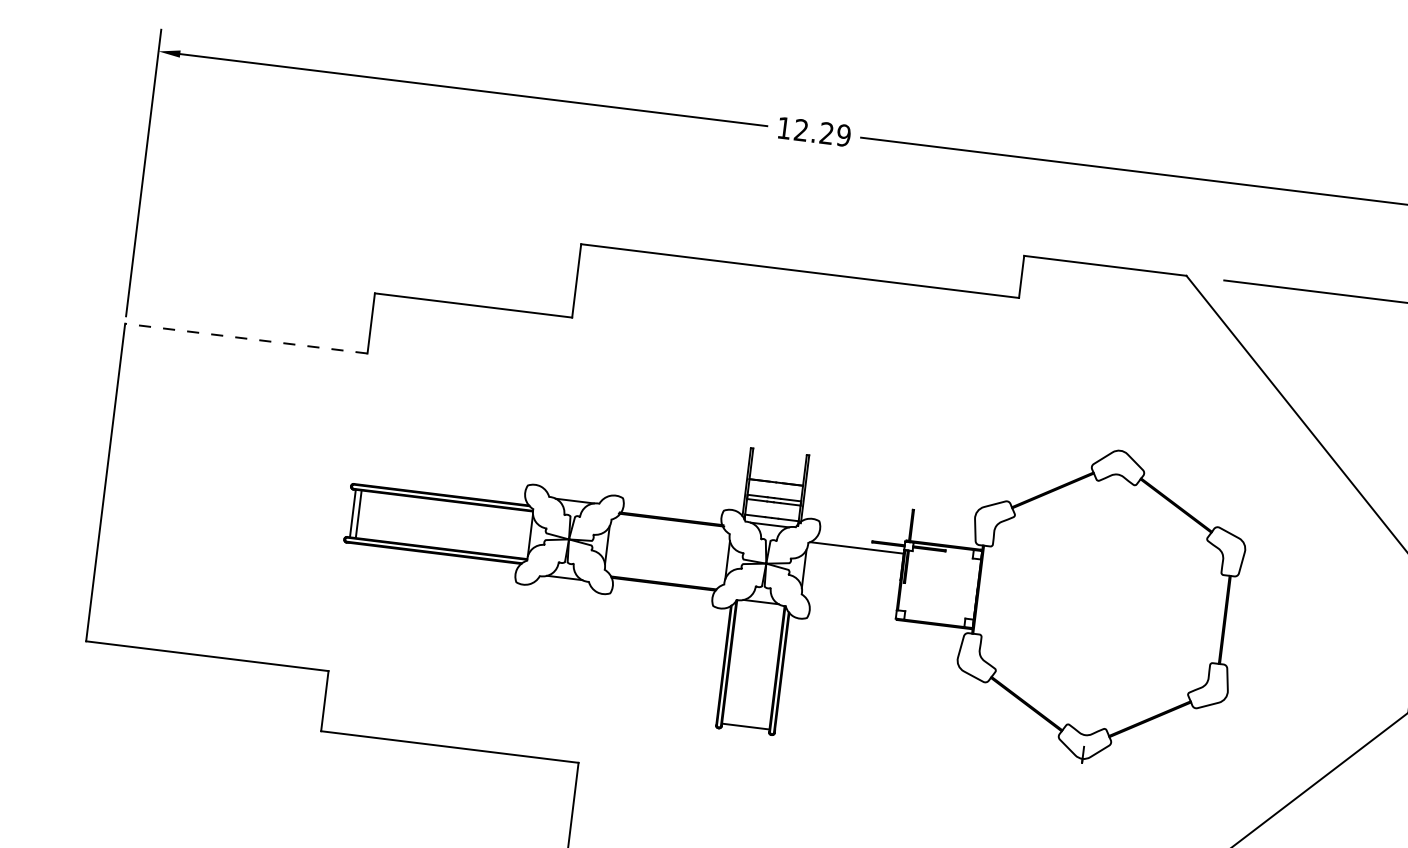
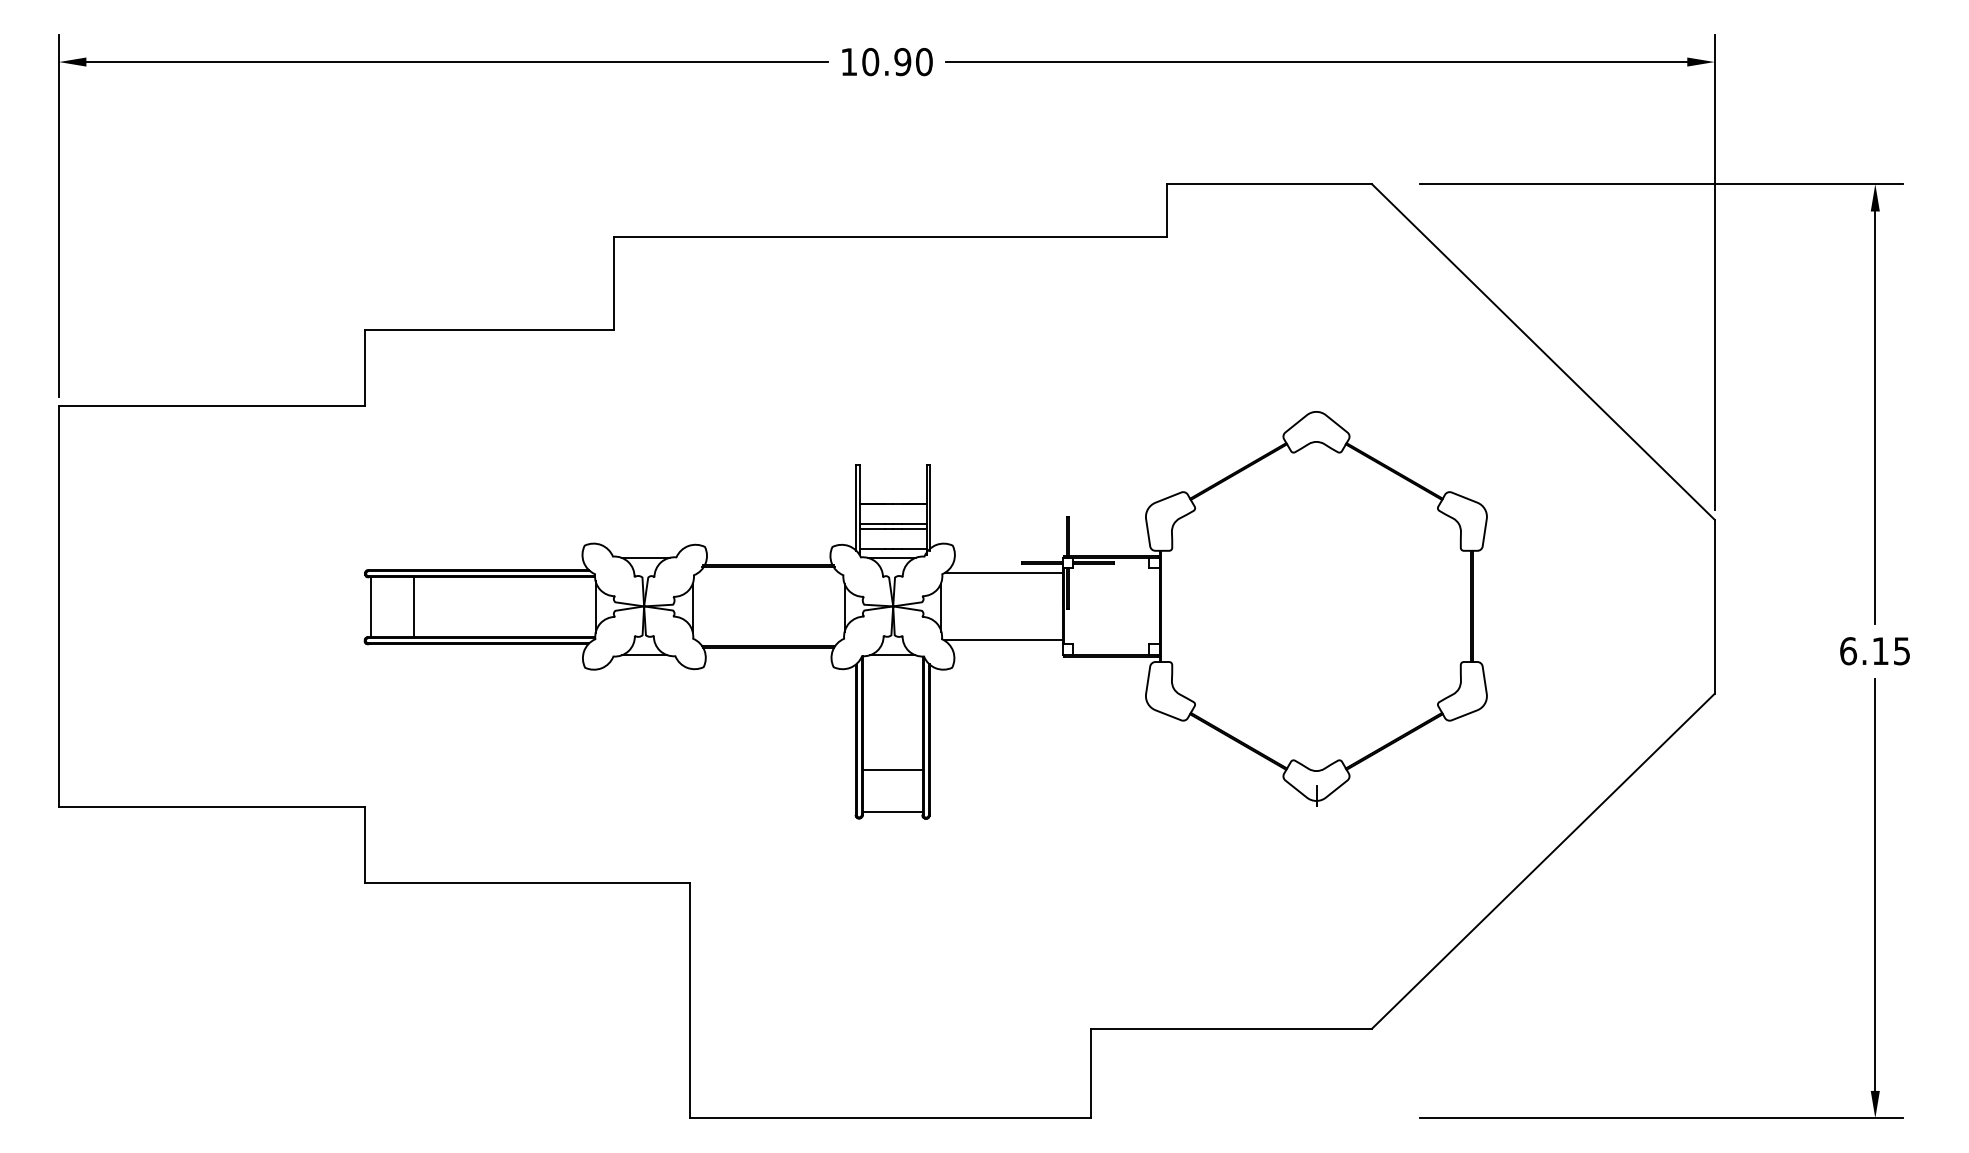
text: (822, 133) -> (897, 62), 12.29 -> 10.90
line: (245, 338) -> (211, 405), dashed -> solid
line: (358, 514) -> (413, 607), moved
line: (850, 600) -> (1003, 639), added
line: (749, 692) -> (892, 769), added

